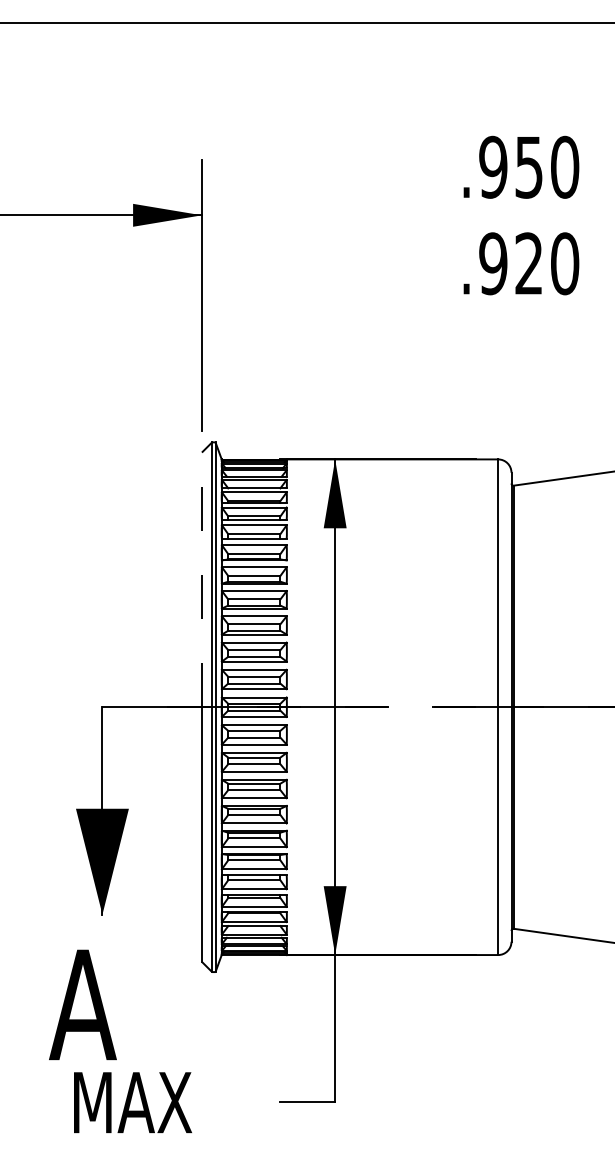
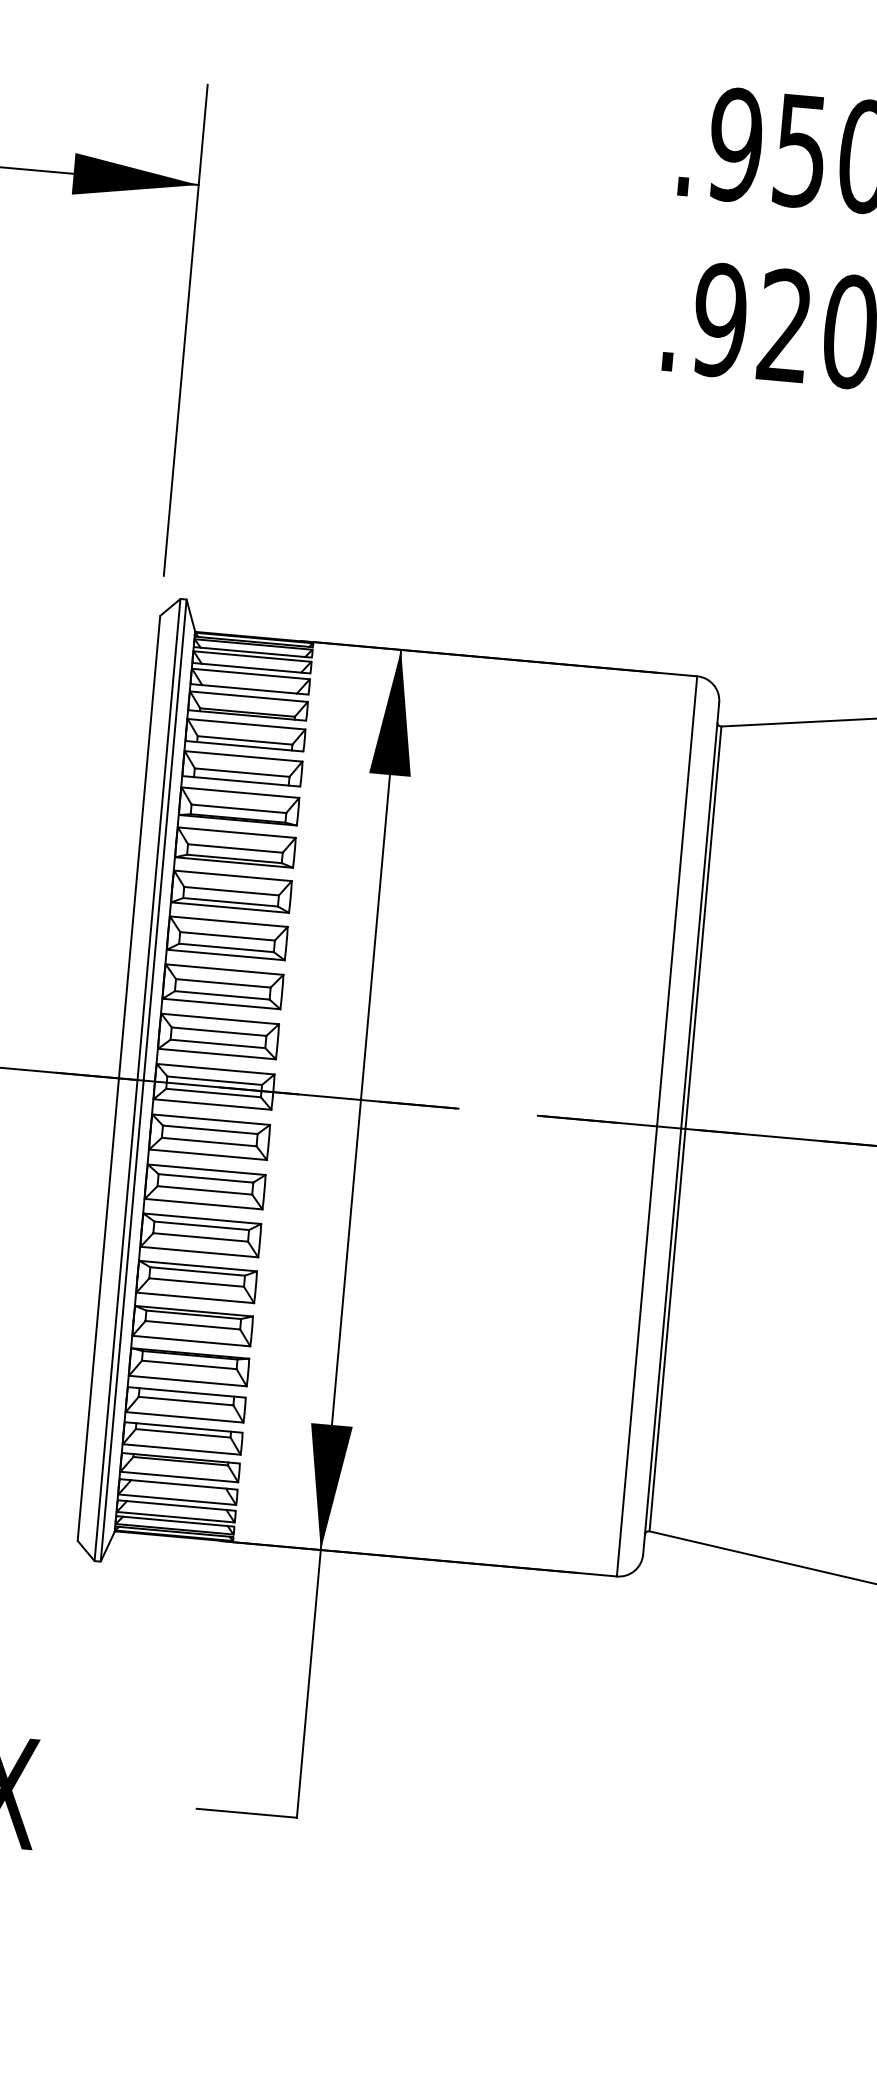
line: (201, 579) -> (138, 846), dashed -> solid

